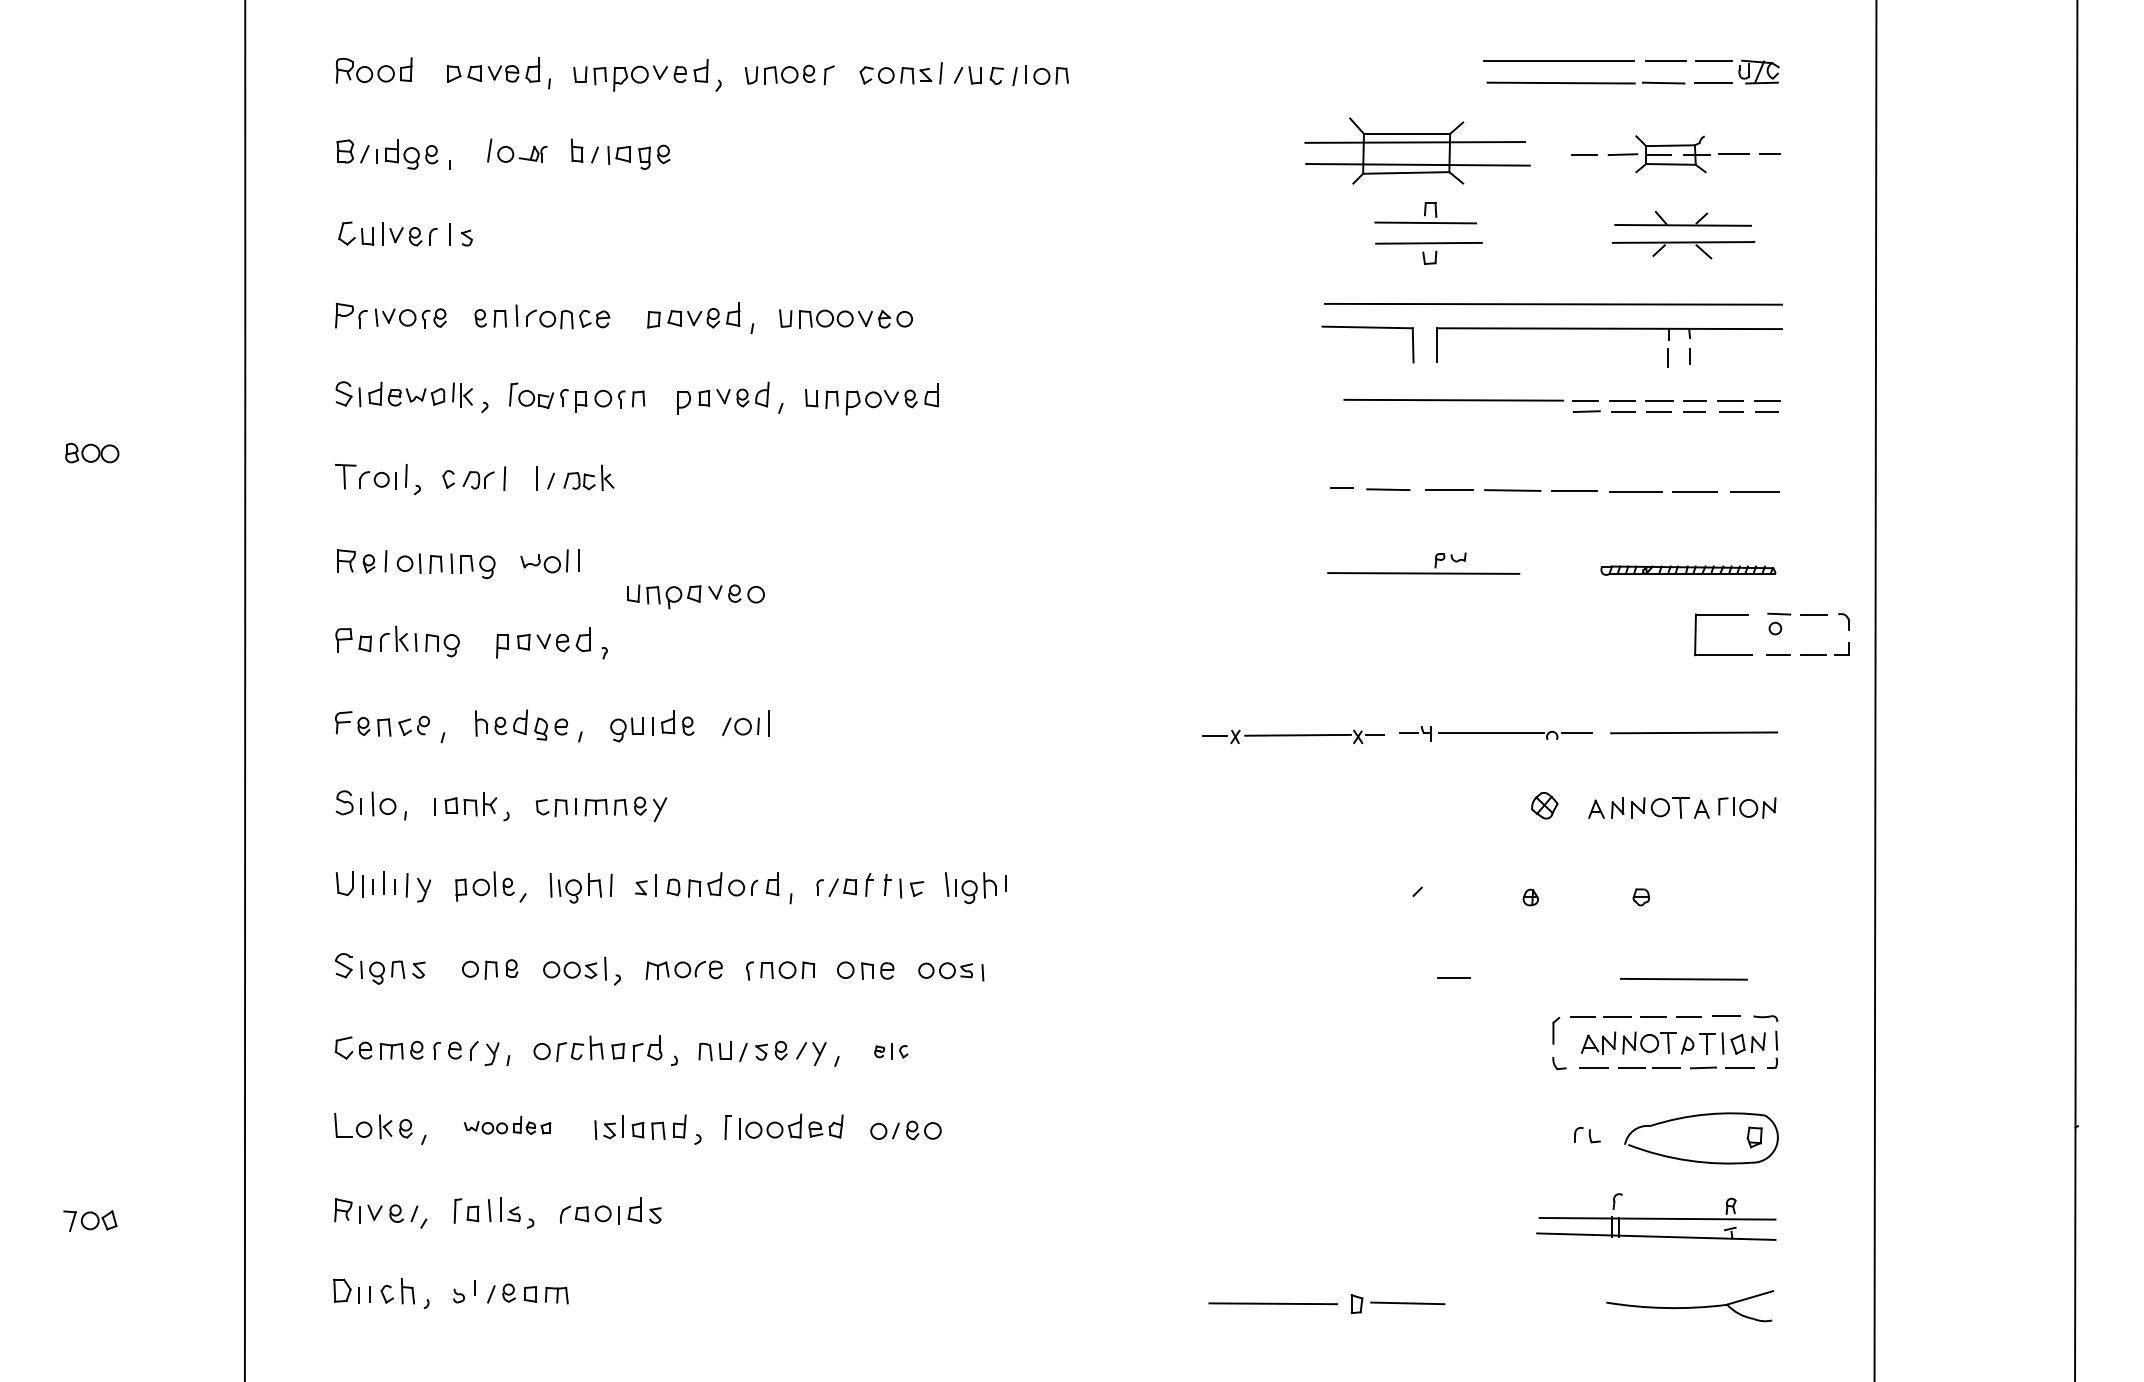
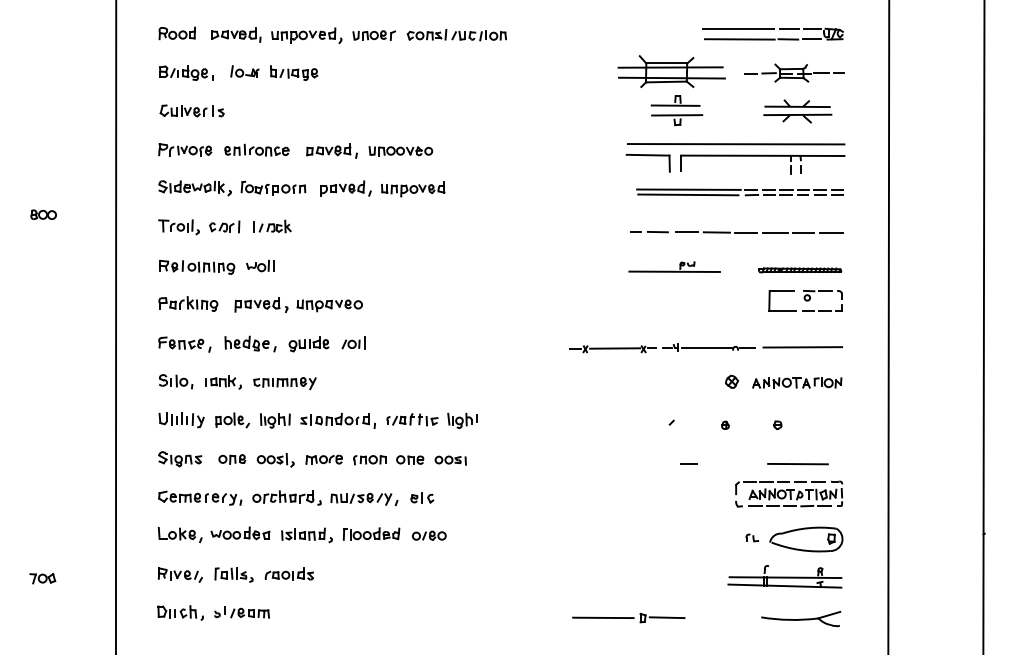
line: (1452, 410) -> (688, 194), added
part: (695, 596) -> (329, 305), moved
part: (1771, 634) -> (805, 300), moved
part: (891, 1049) -> (422, 497), size x1.43
part: (507, 1125) -> (240, 533), size x1.43

